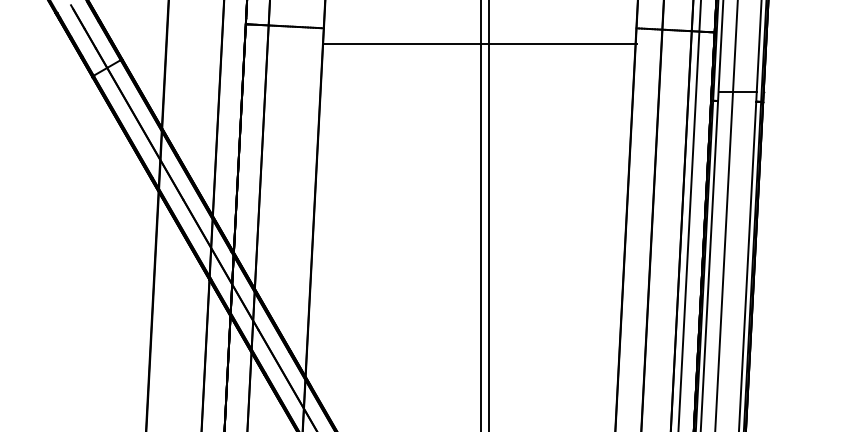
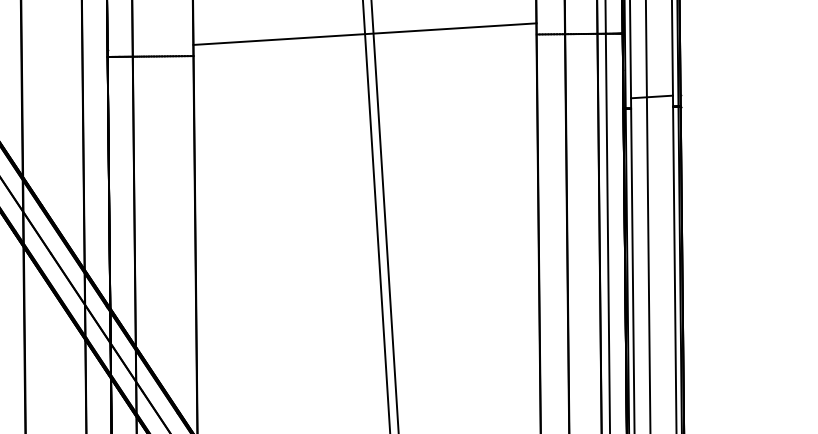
line: (480, 44) -> (364, 34), moved

